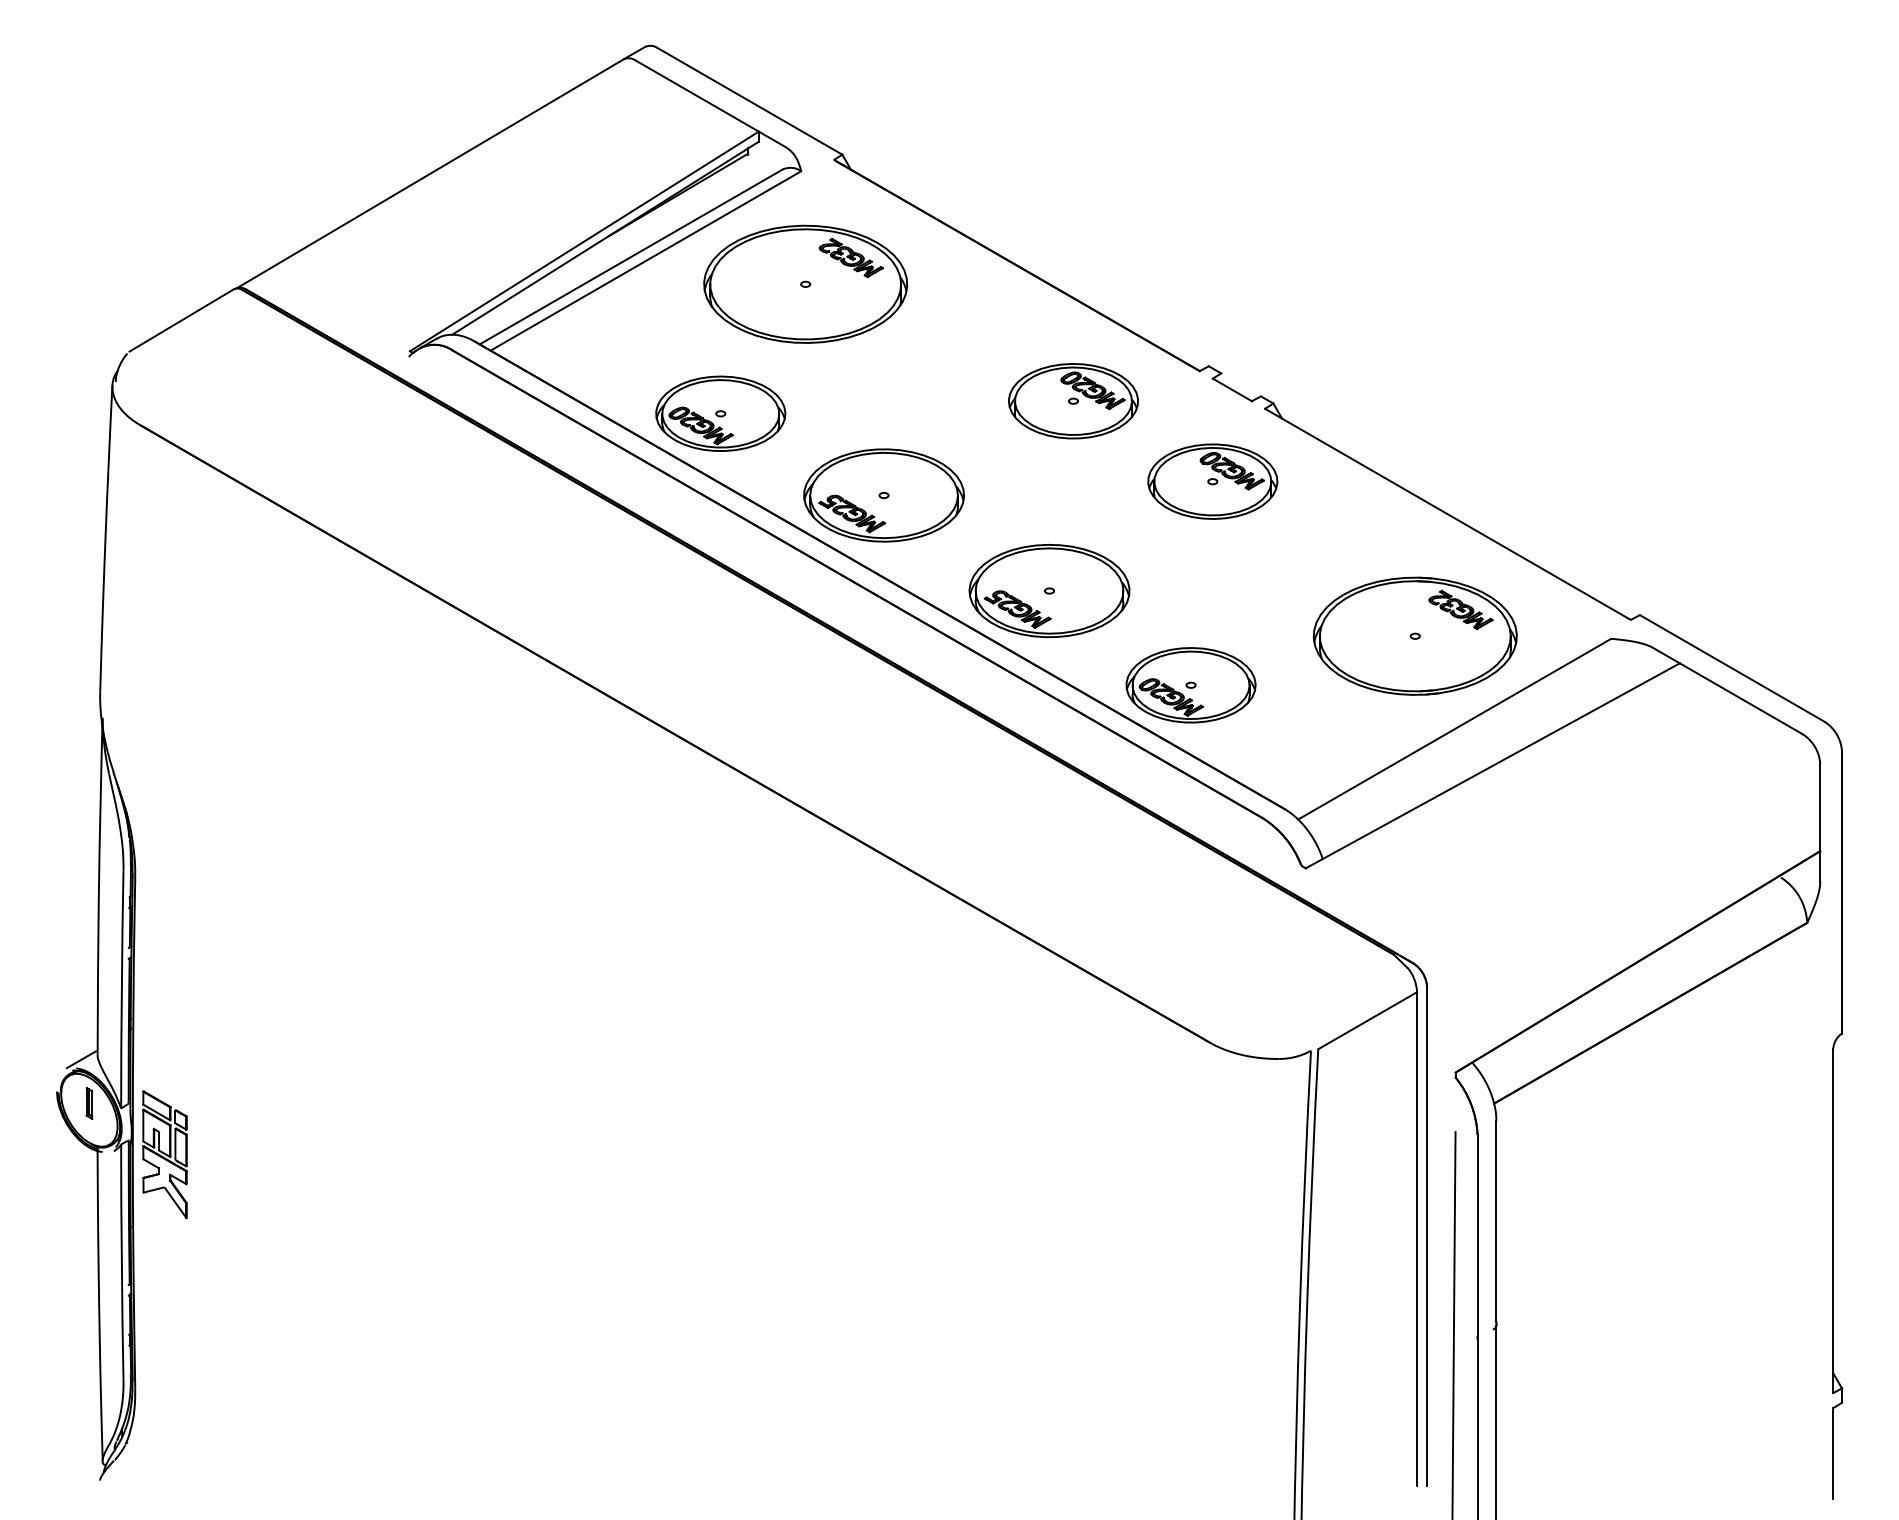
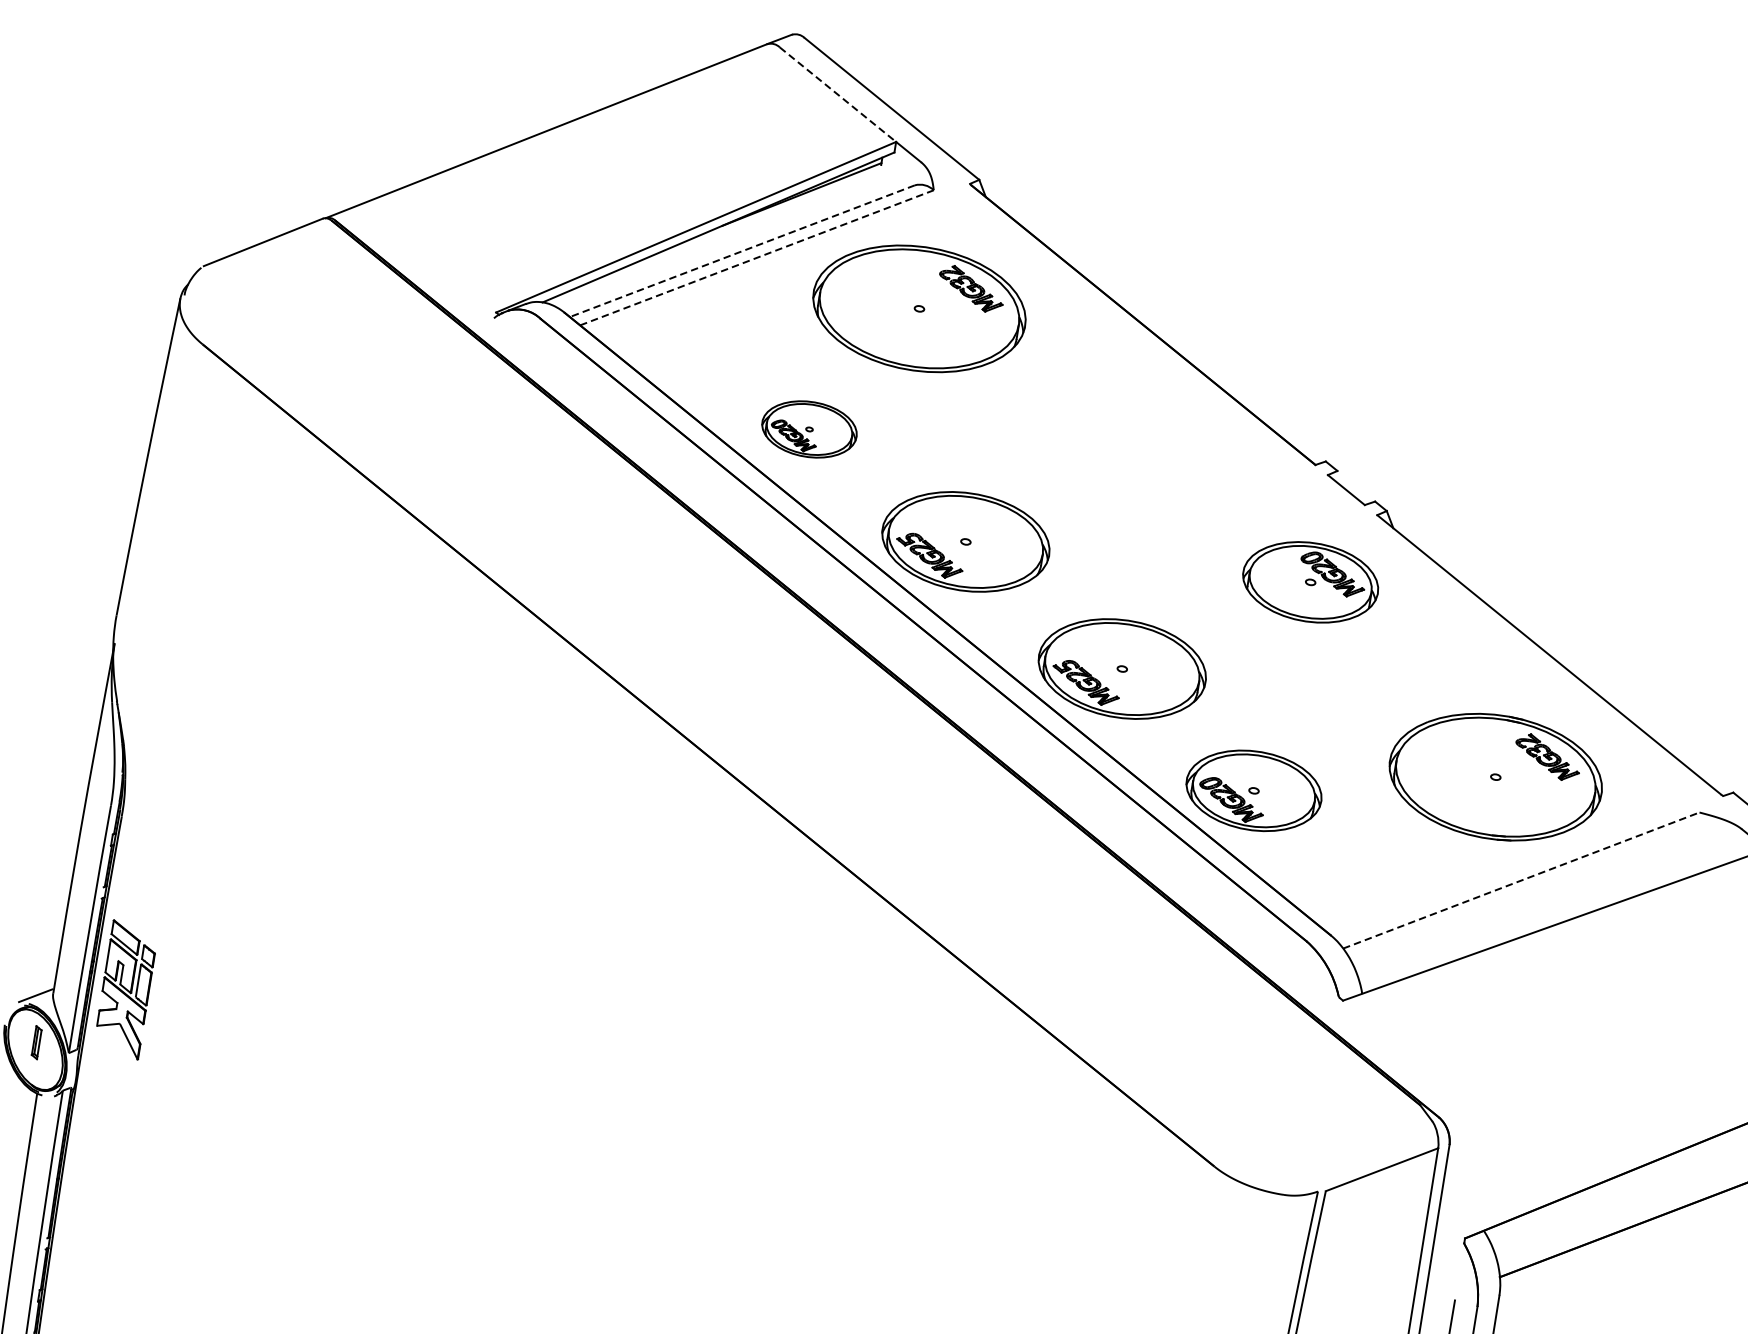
line: (697, 96) -> (838, 95), solid -> dashed
line: (631, 256) -> (742, 250), solid -> dashed
line: (646, 260) -> (757, 257), solid -> dashed
part: (1073, 401) -> (1178, 475), removed
part: (720, 413) -> (809, 429), size x0.7
line: (1454, 729) -> (1521, 880), solid -> dashed
part: (164, 1154) -> (125, 989), moved

